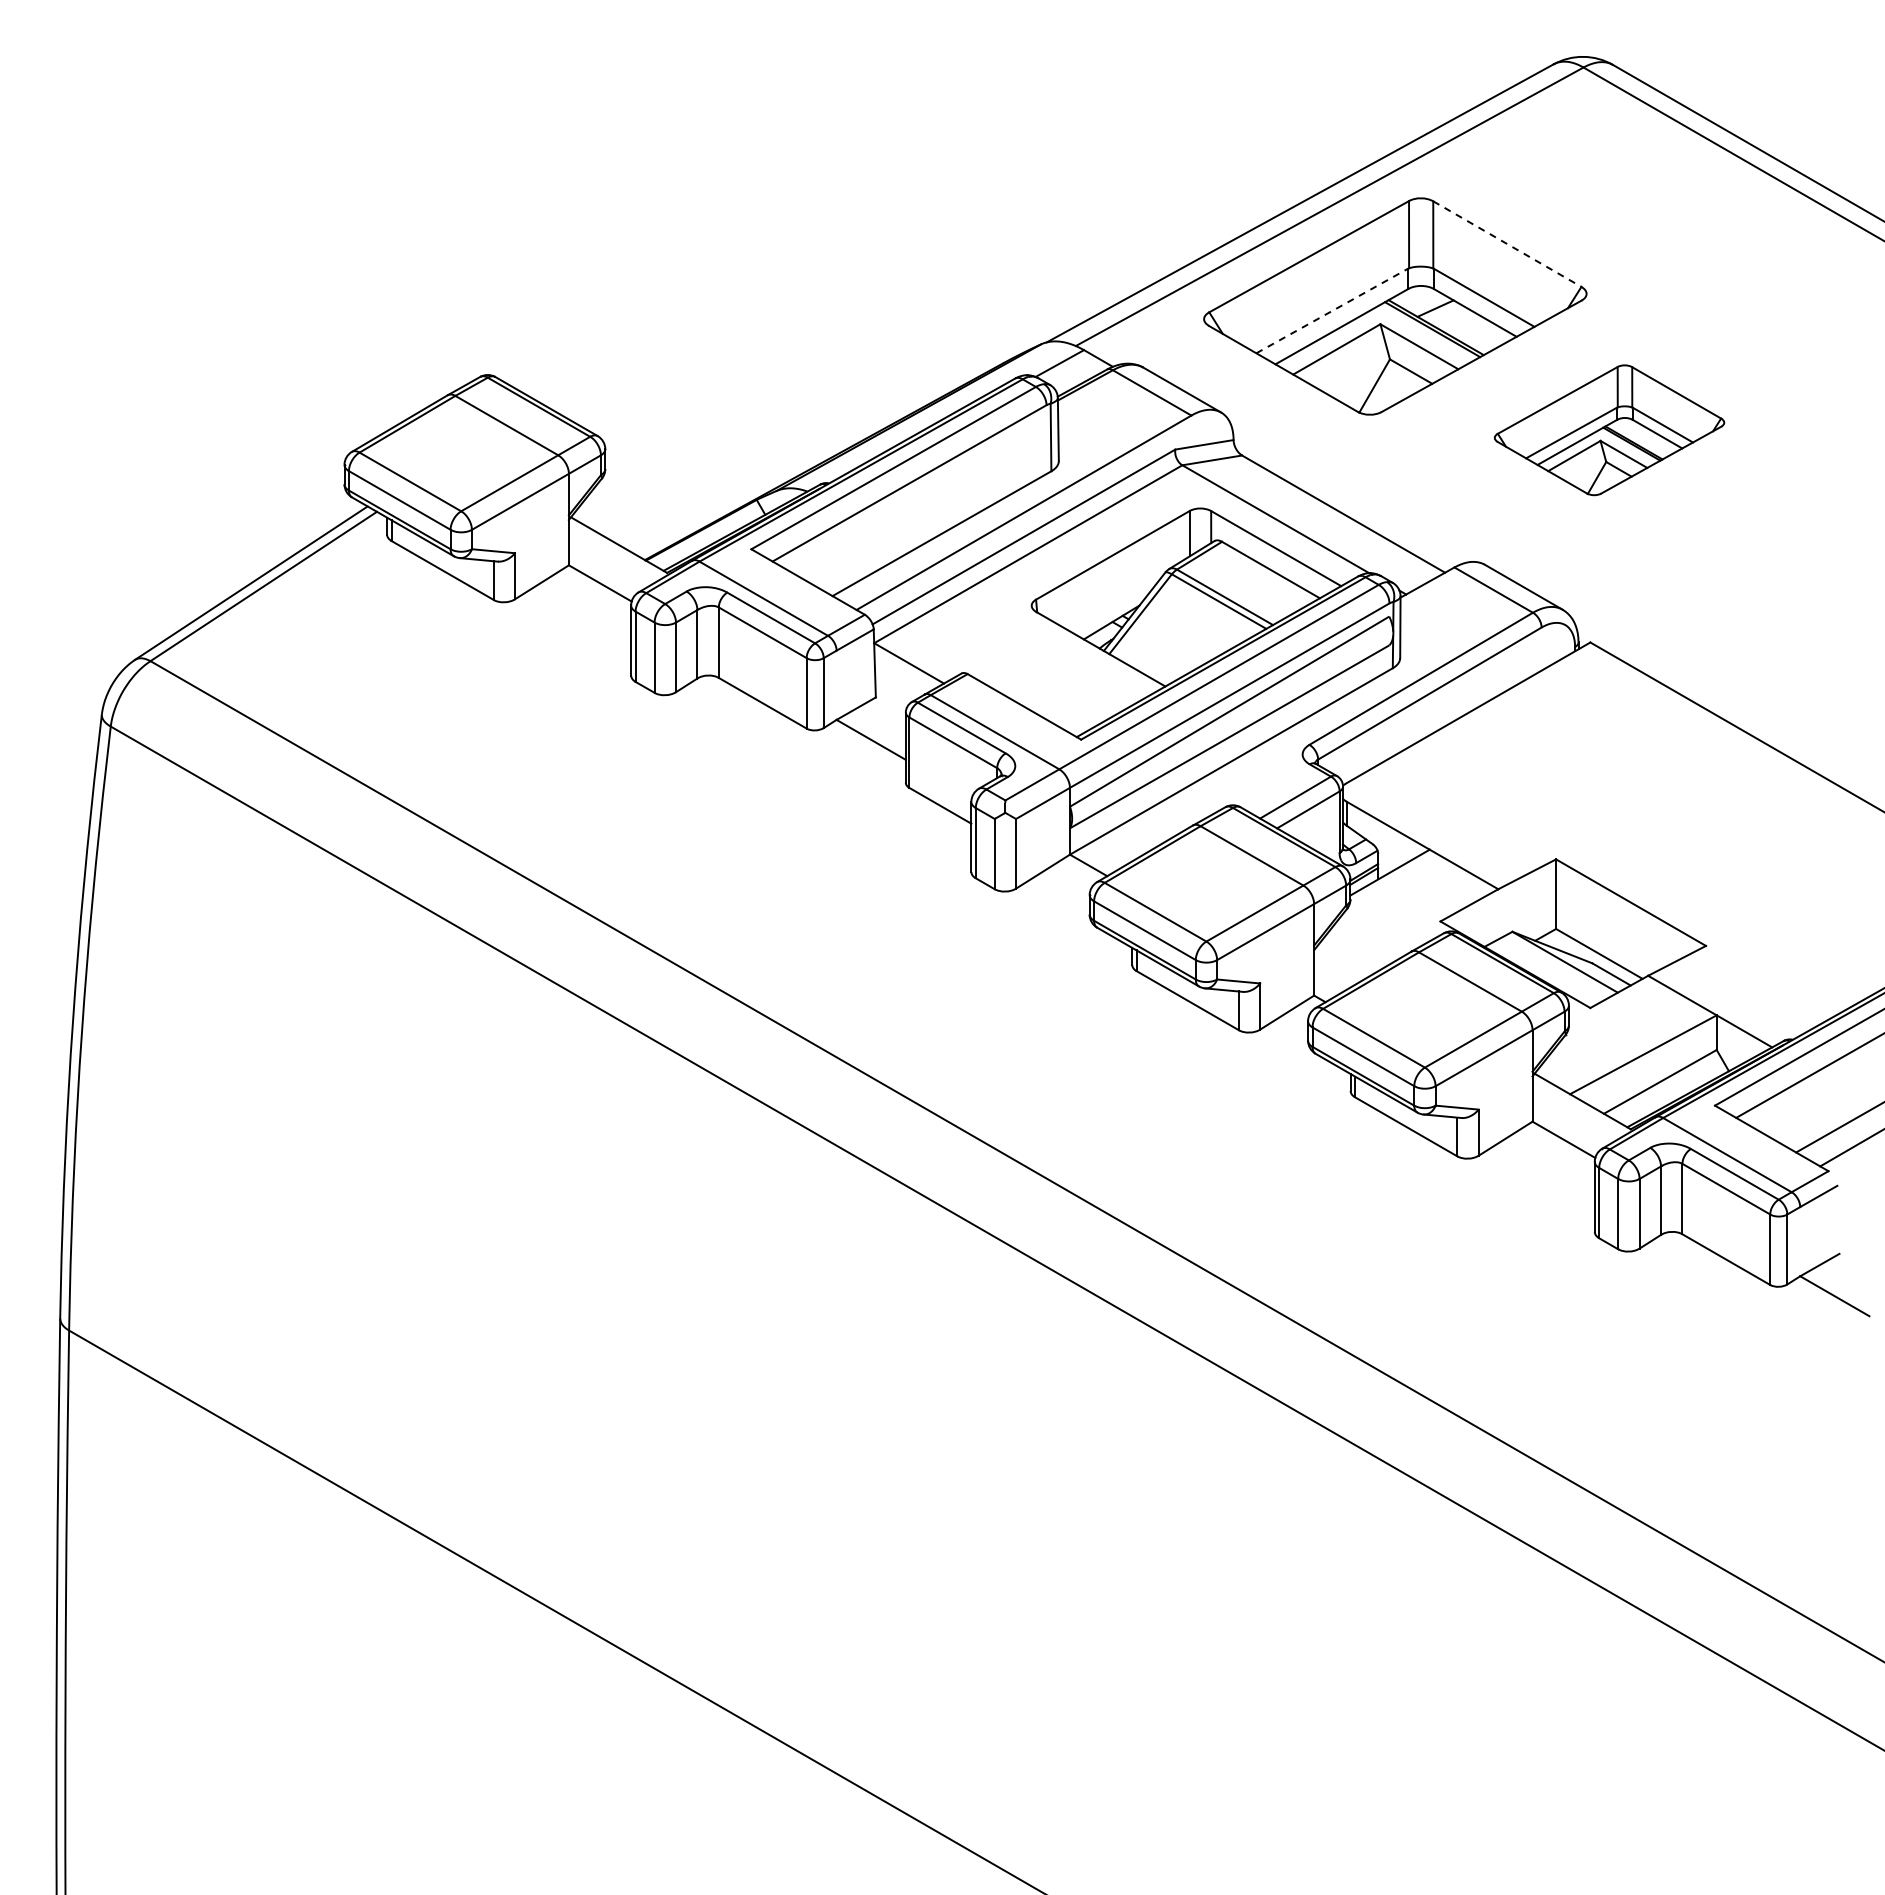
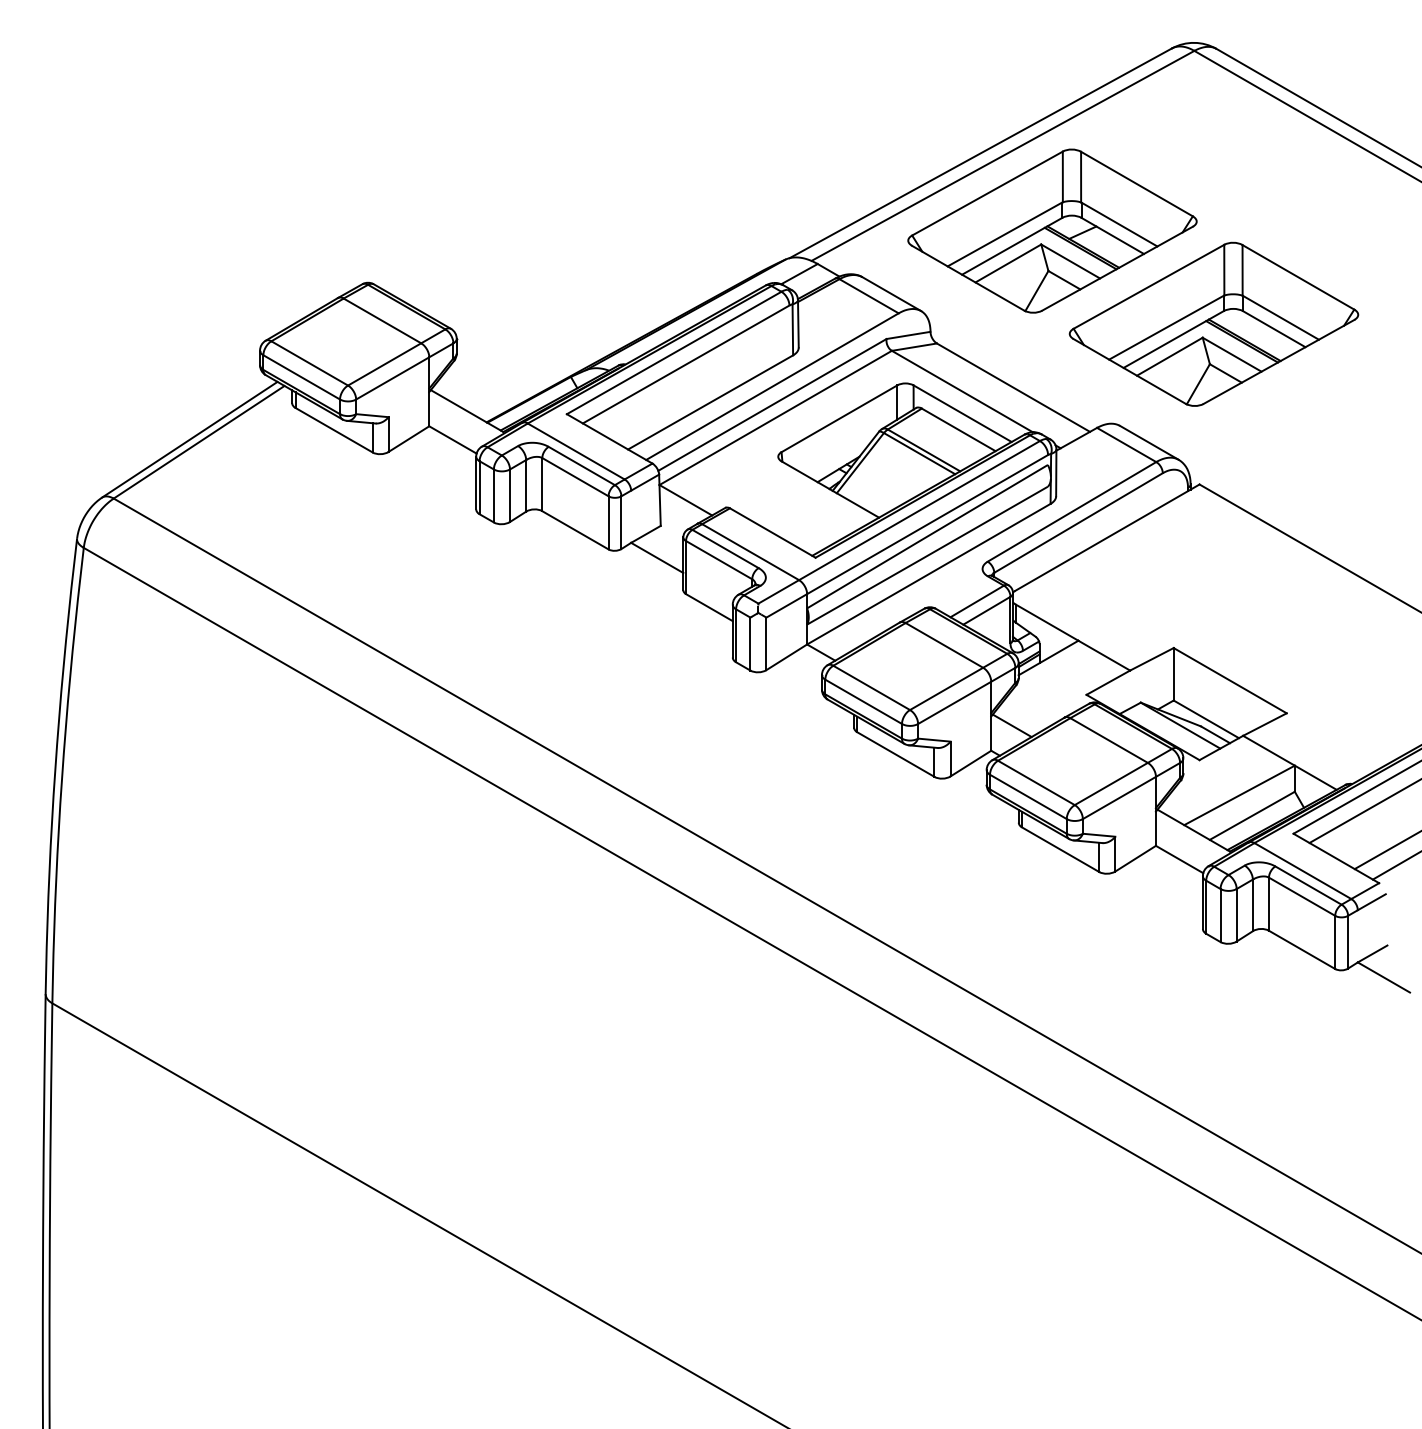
line: (1507, 244) -> (1137, 184), dashed -> solid
line: (1332, 310) -> (1005, 234), dashed -> solid
part: (1609, 430) -> (1213, 324), size x1.67
line: (1341, 962) -> (1011, 725), added

